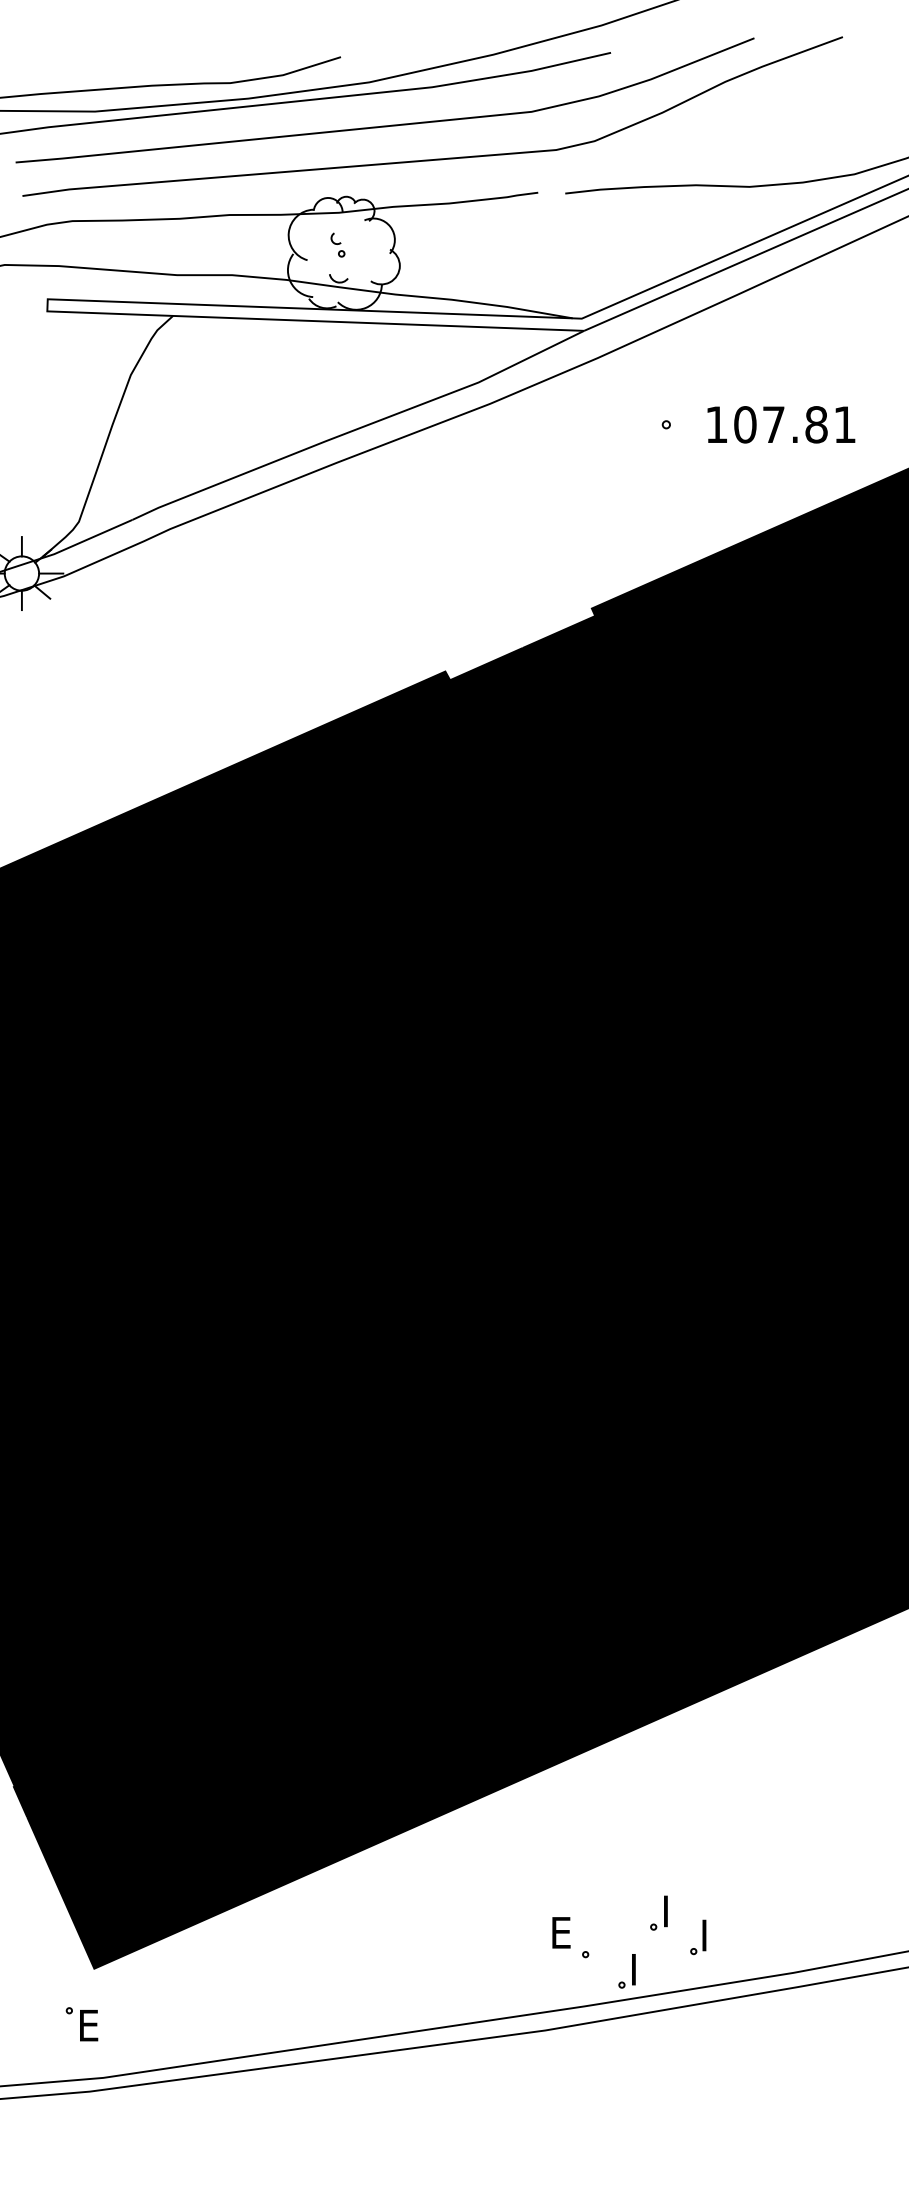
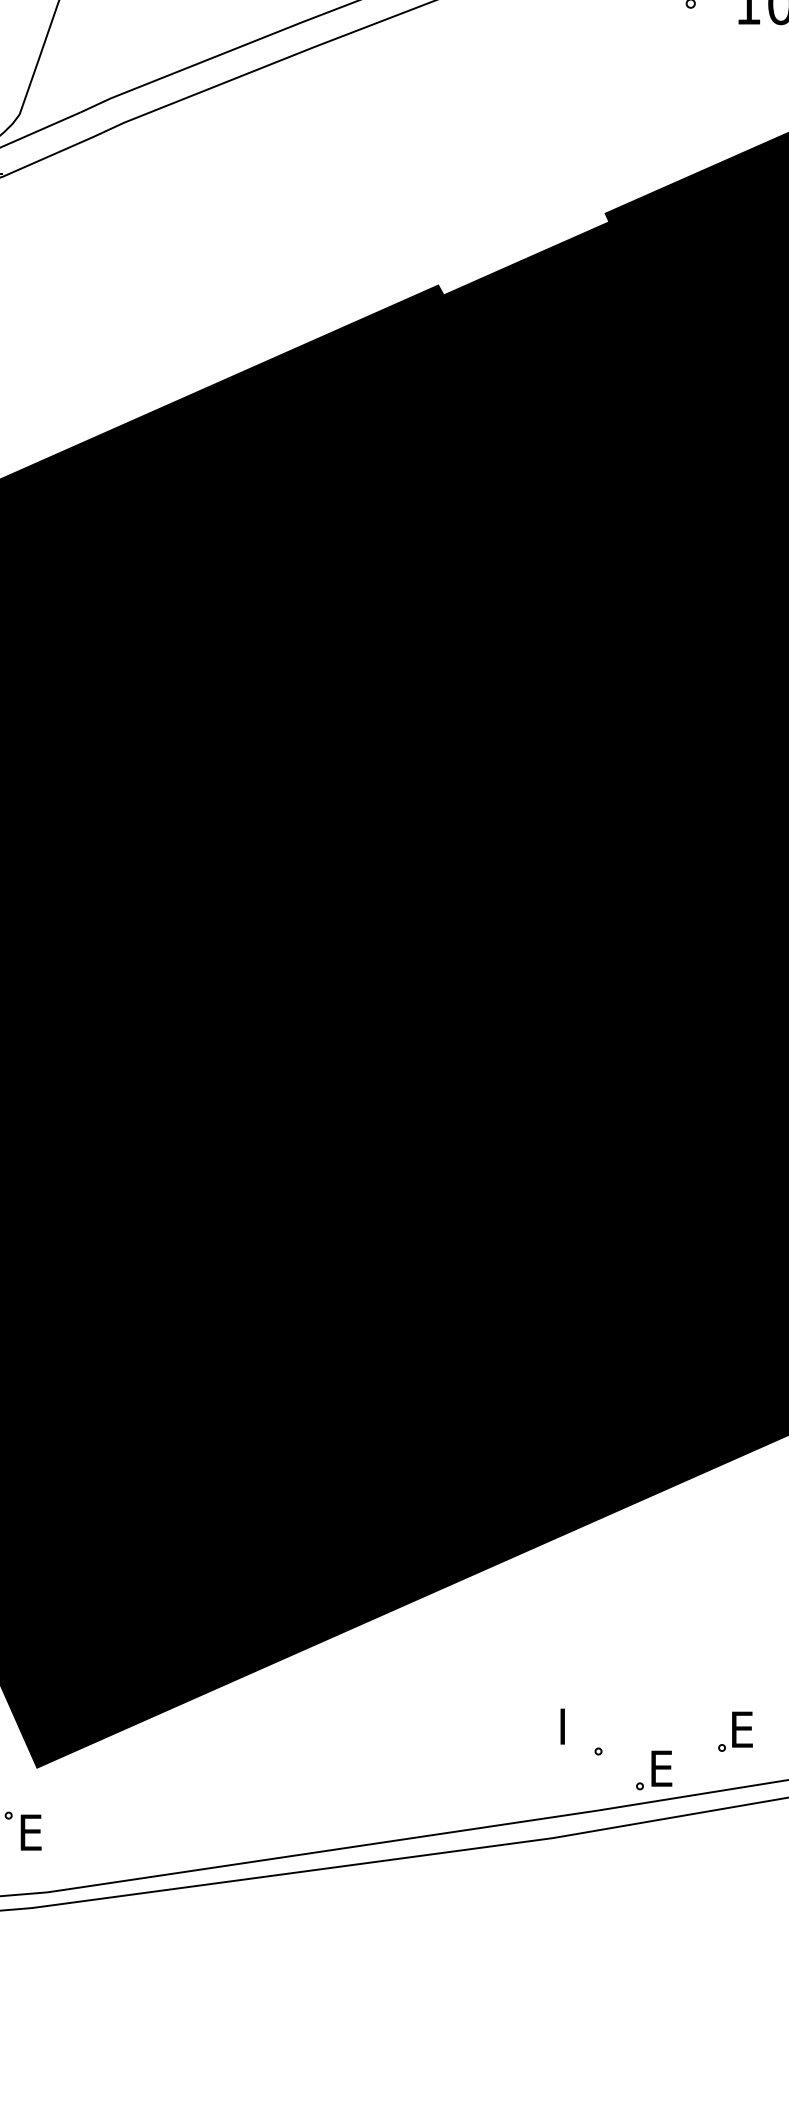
part: (658, 1912) -> (681, 1703), removed
text: (563, 1932) -> (573, 1726), E -> I
text: (713, 1935) -> (744, 1729), I -> E
text: (642, 1969) -> (663, 1768), I -> E

